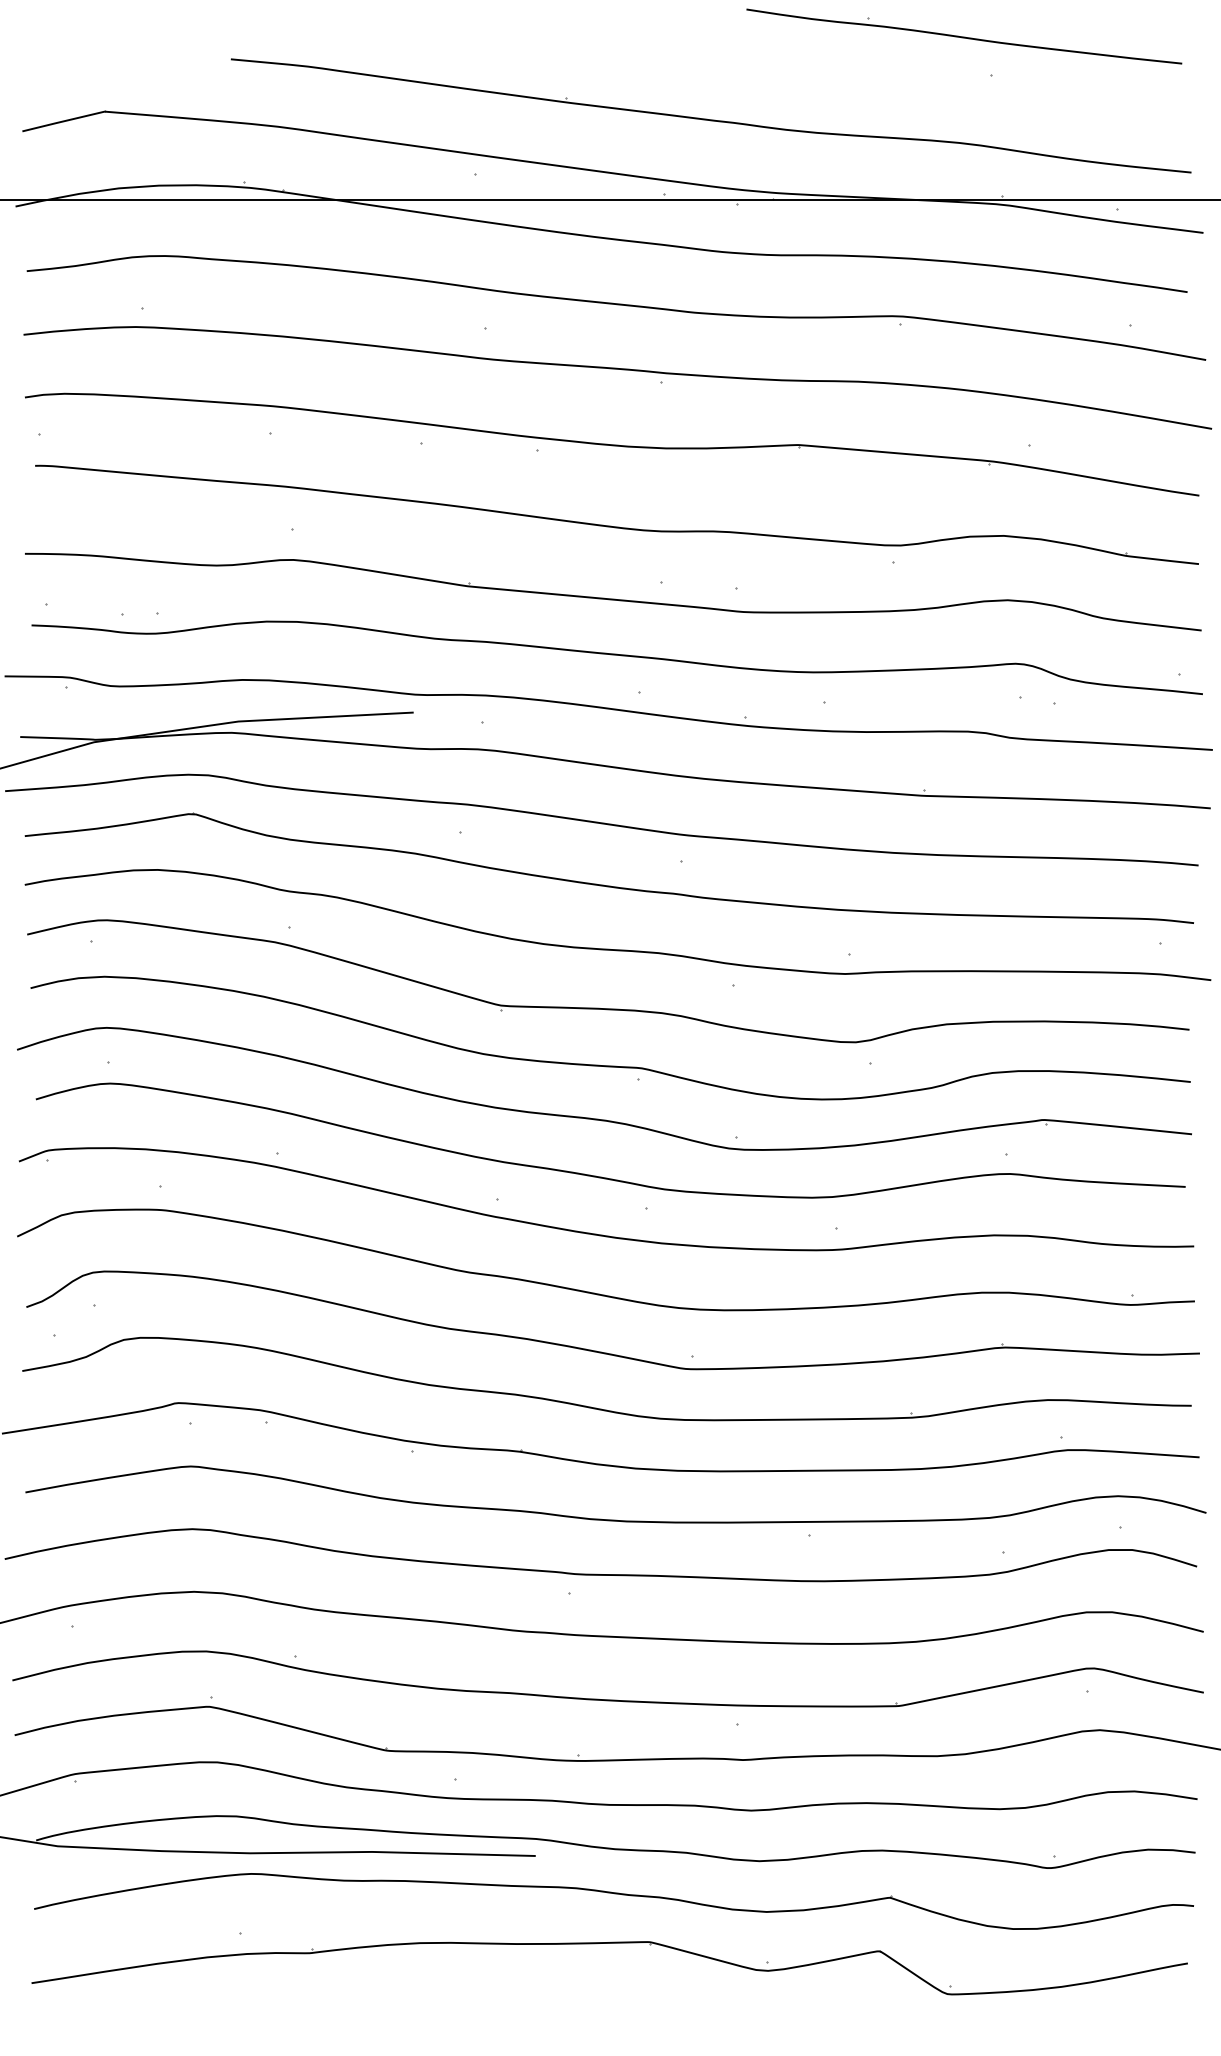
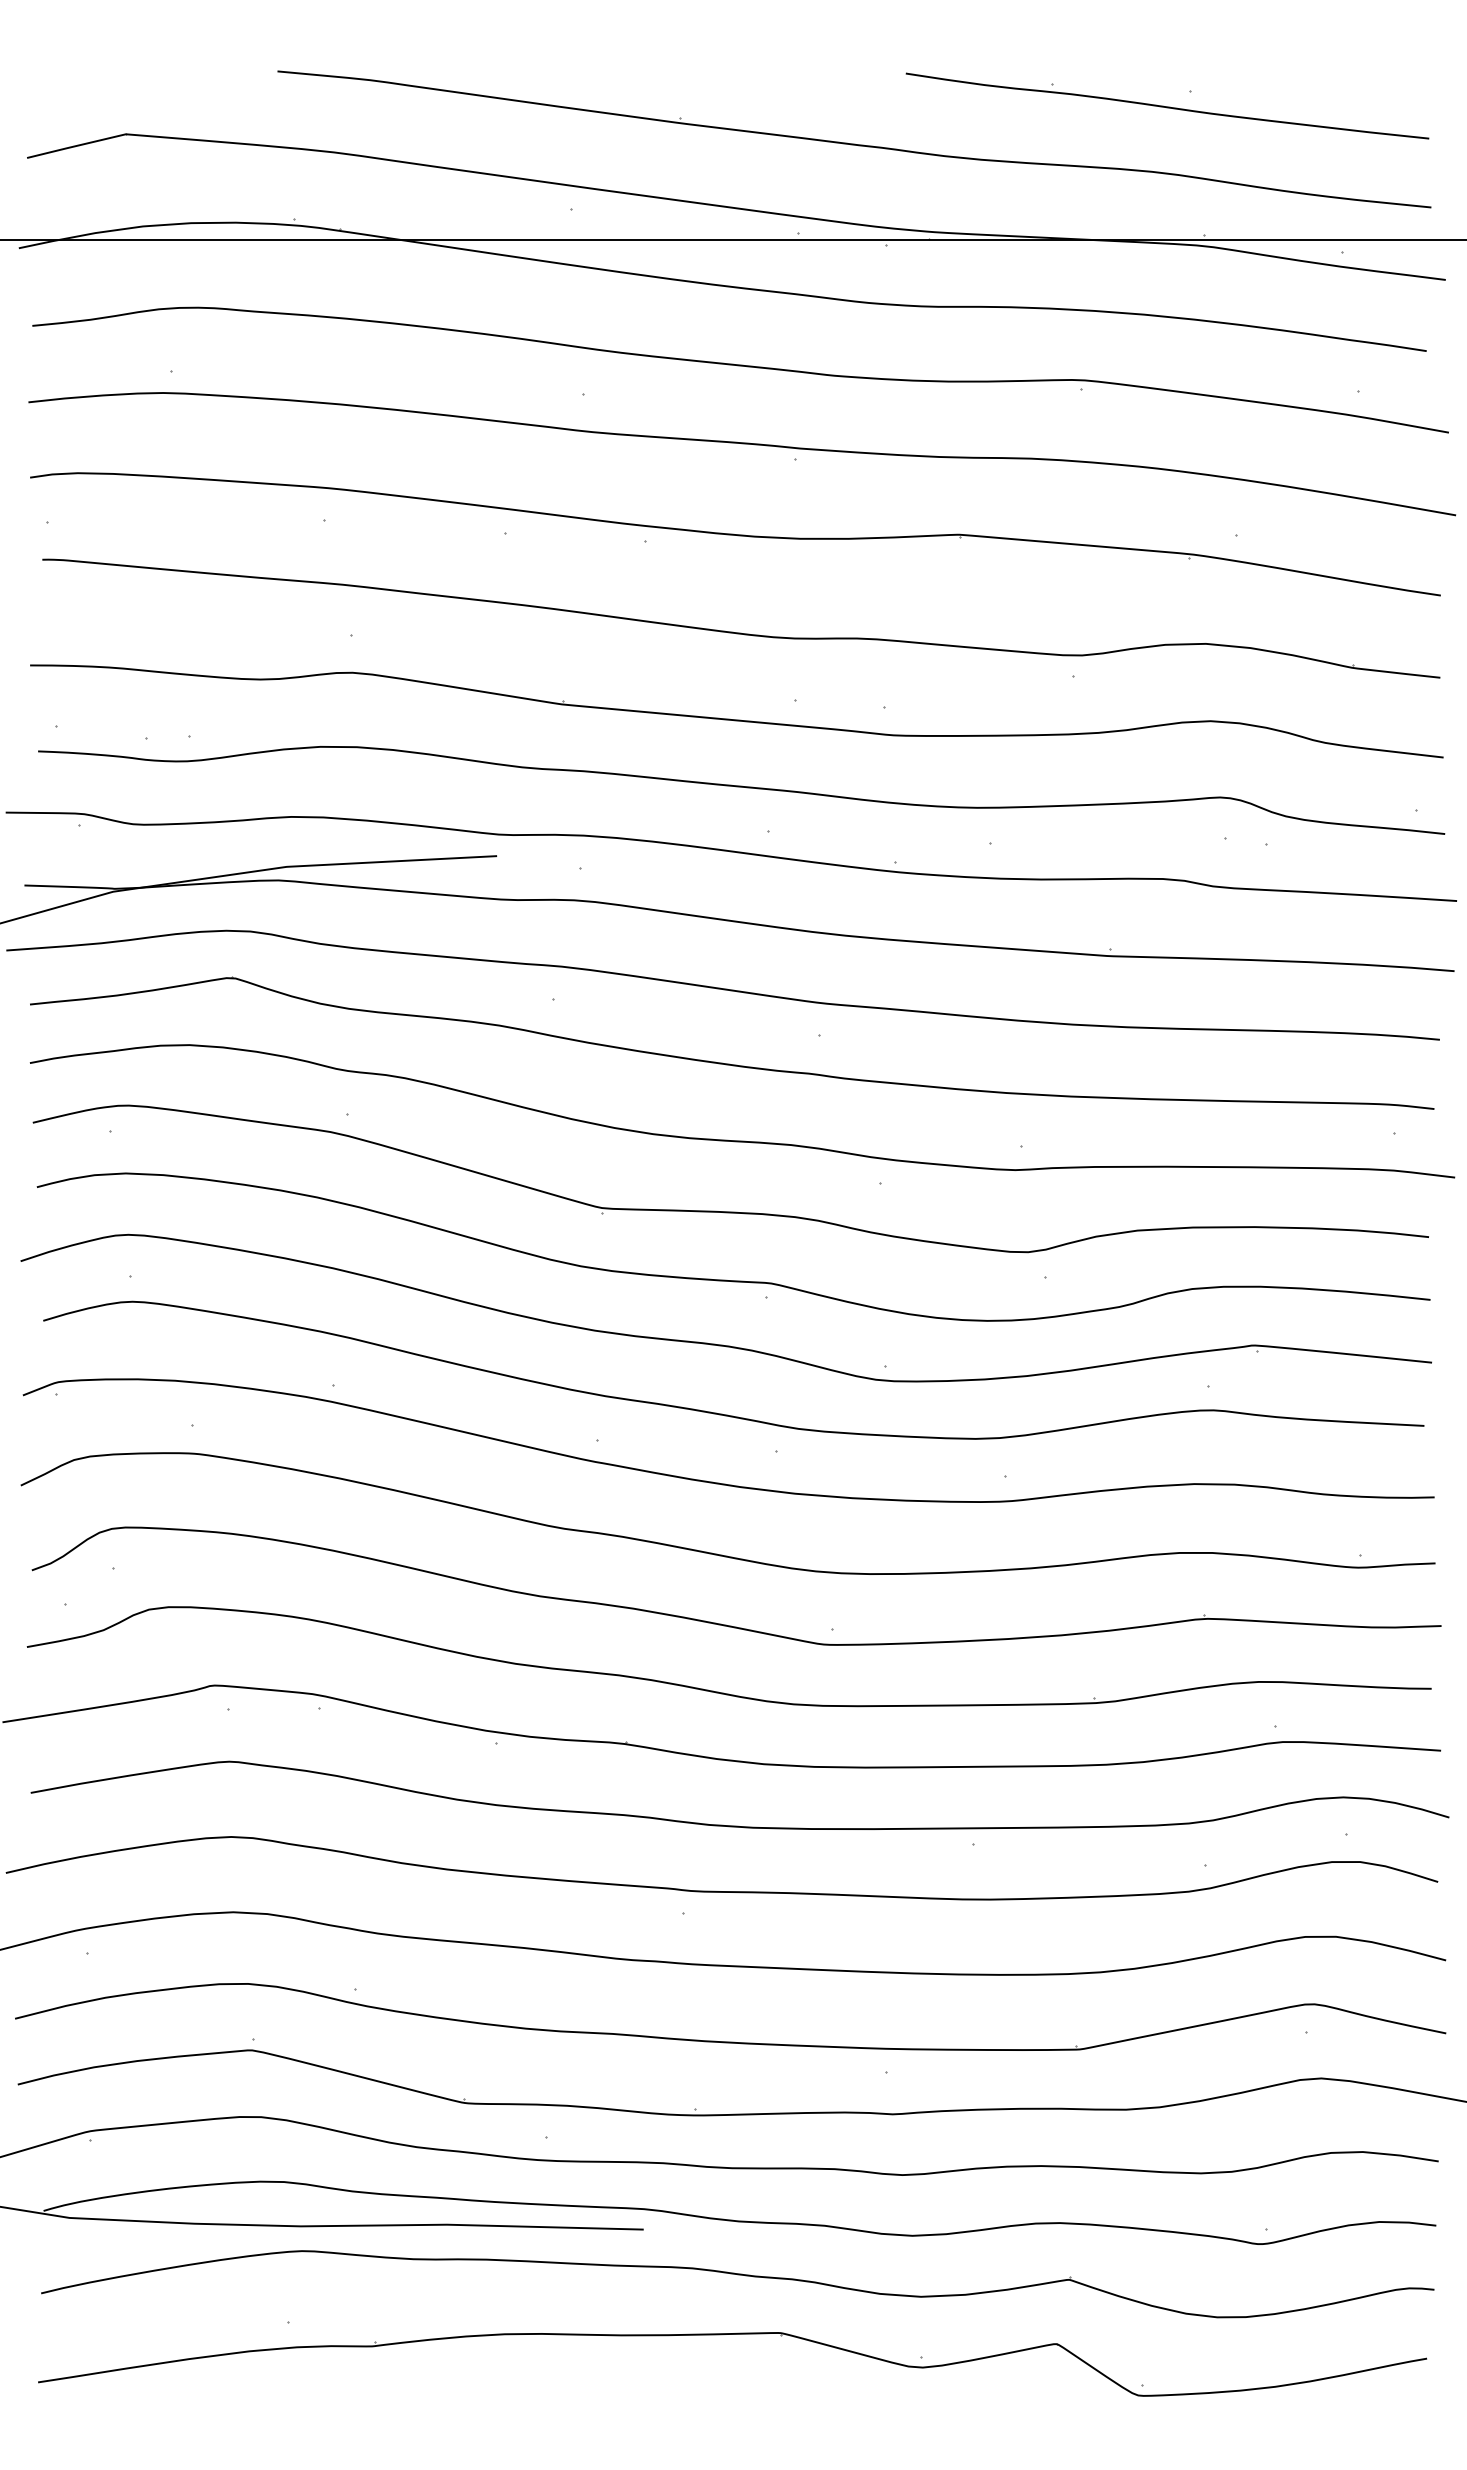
part: (964, 36) -> (1167, 105), moved

